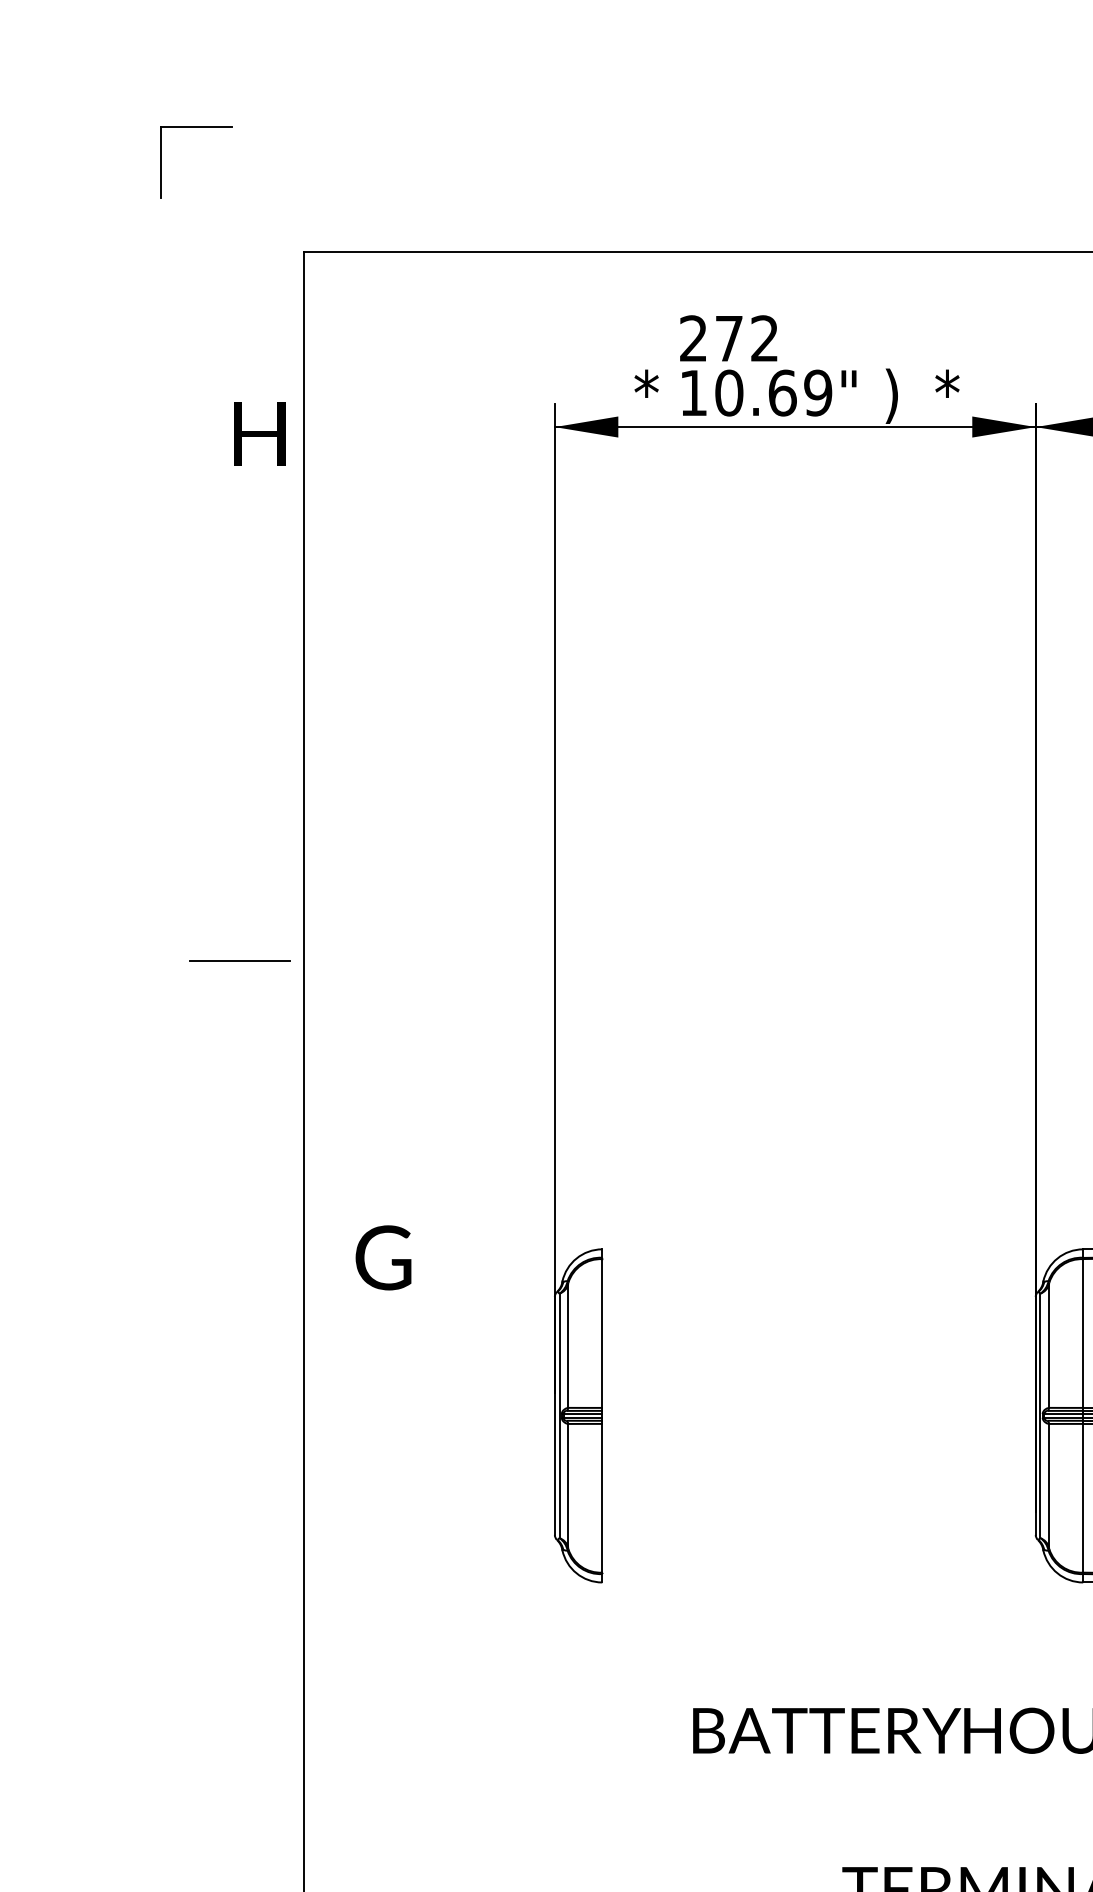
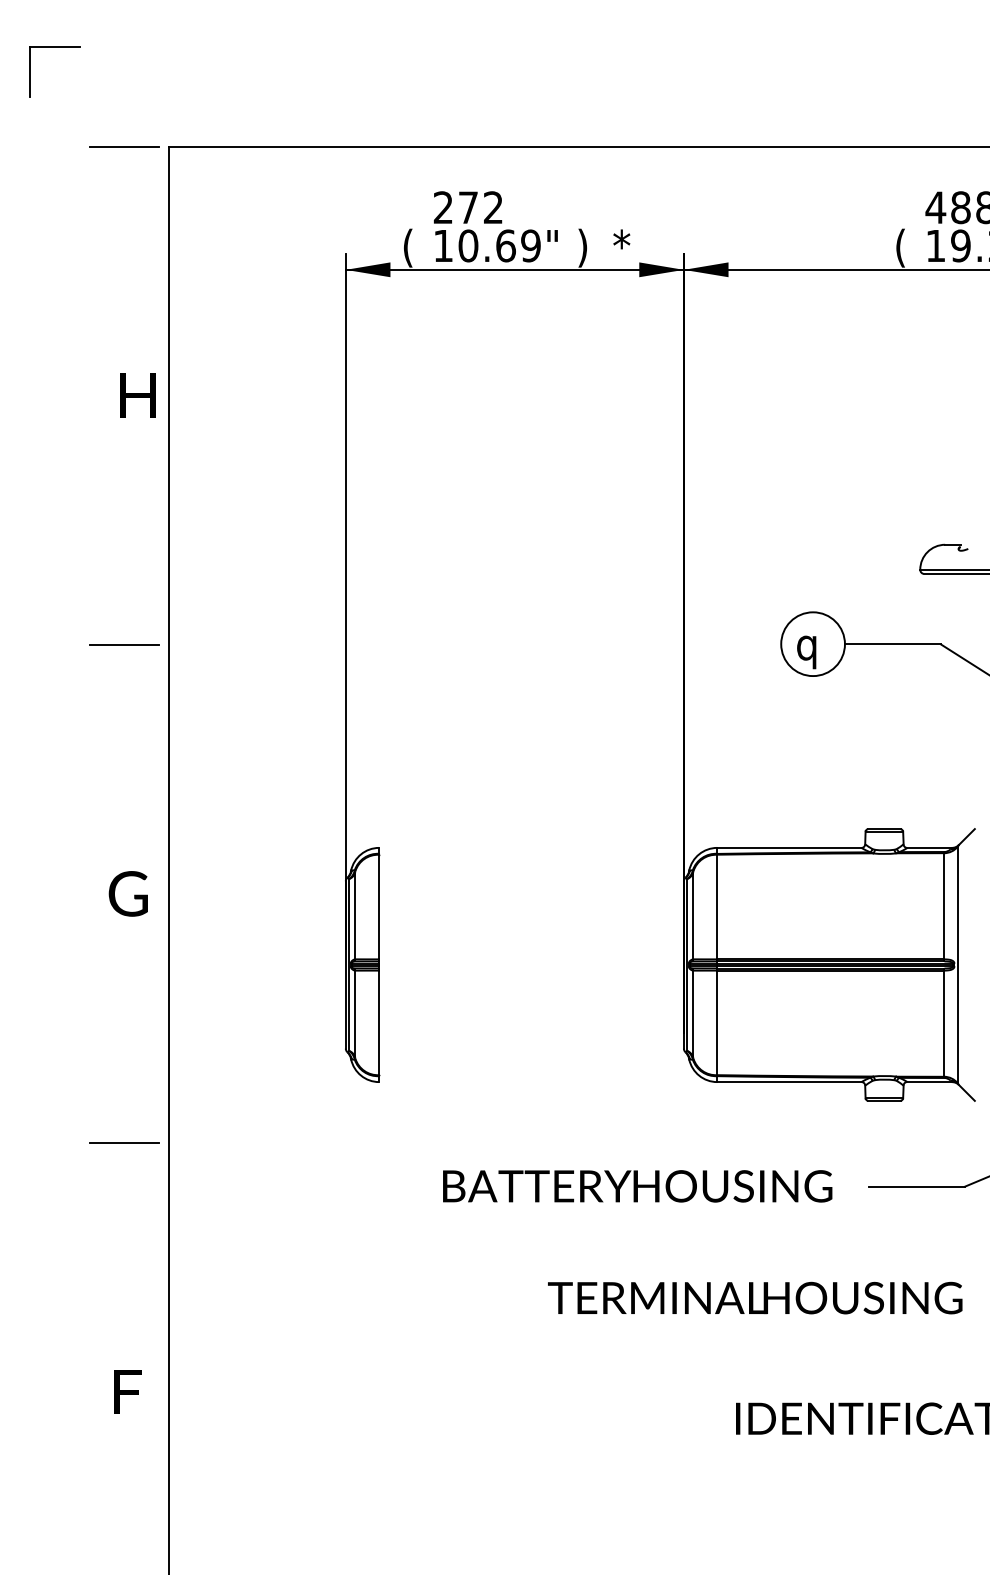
part: (195, 127) -> (54, 47), moved
line: (240, 251) -> (124, 146), added
text: (645, 395) -> (409, 247), * -> (
text: (258, 433) -> (137, 395), moved
text: (382, 1257) -> (127, 893), moved
line: (240, 1668) -> (124, 1142), added

